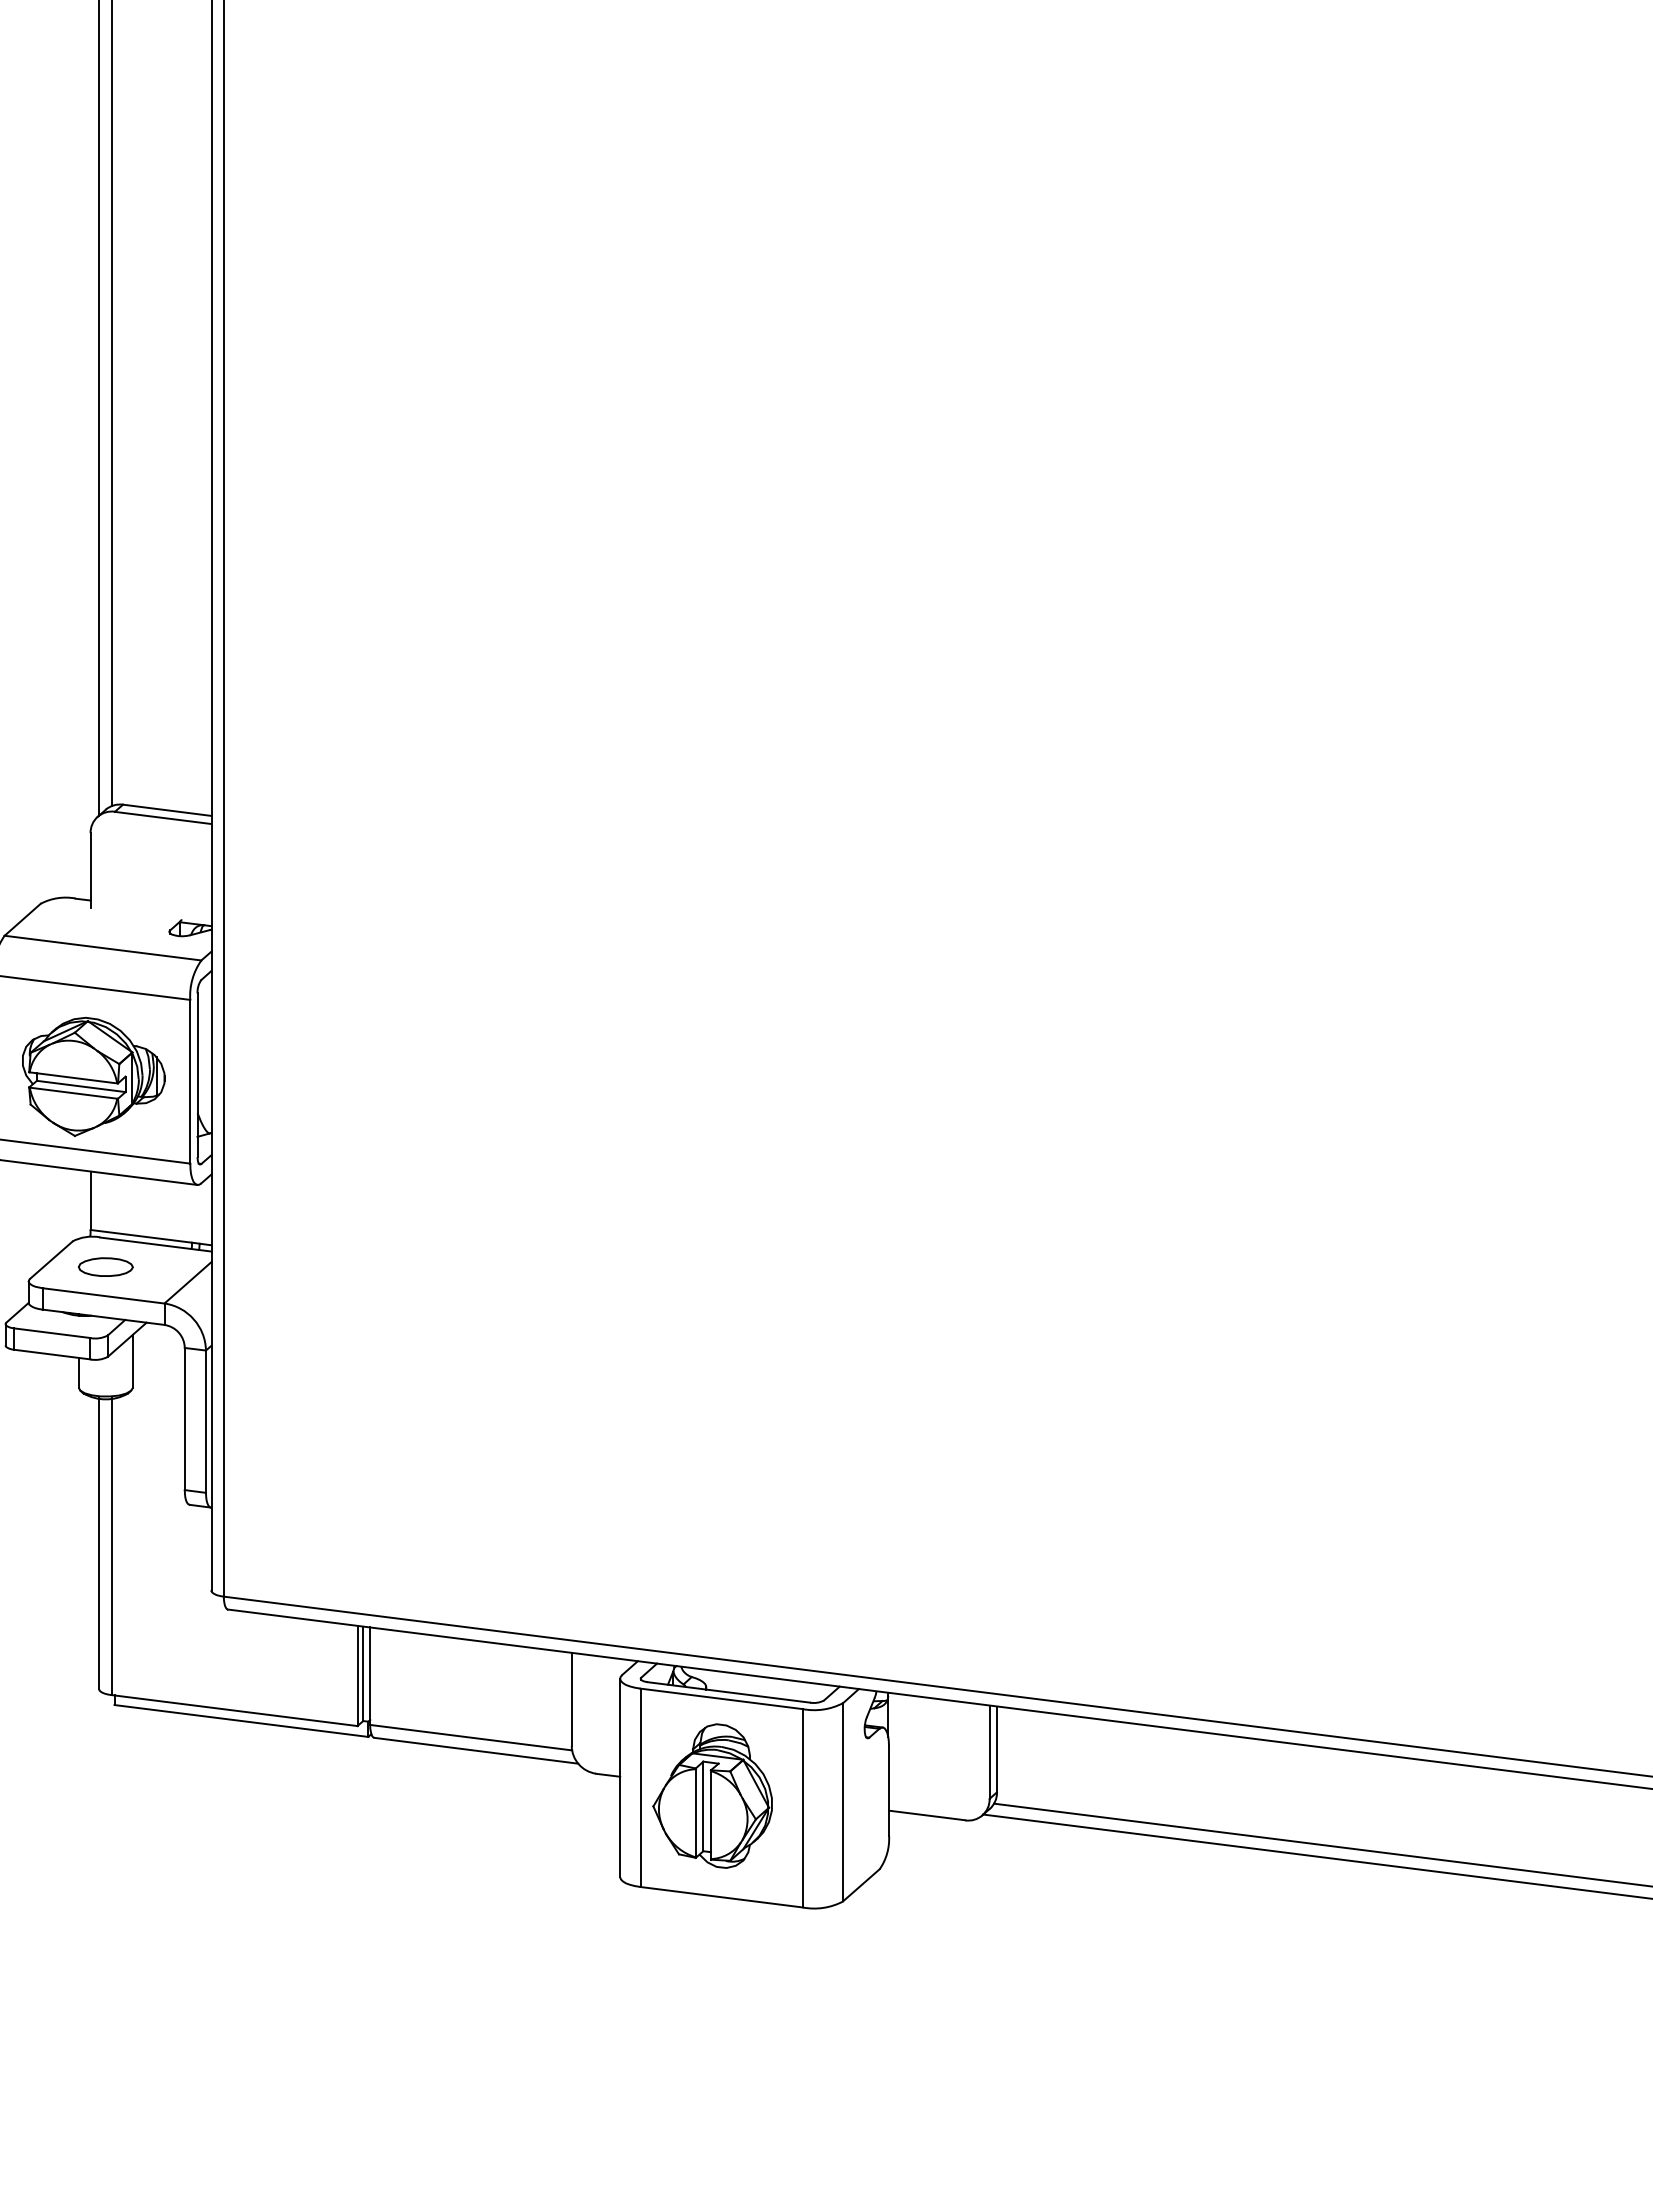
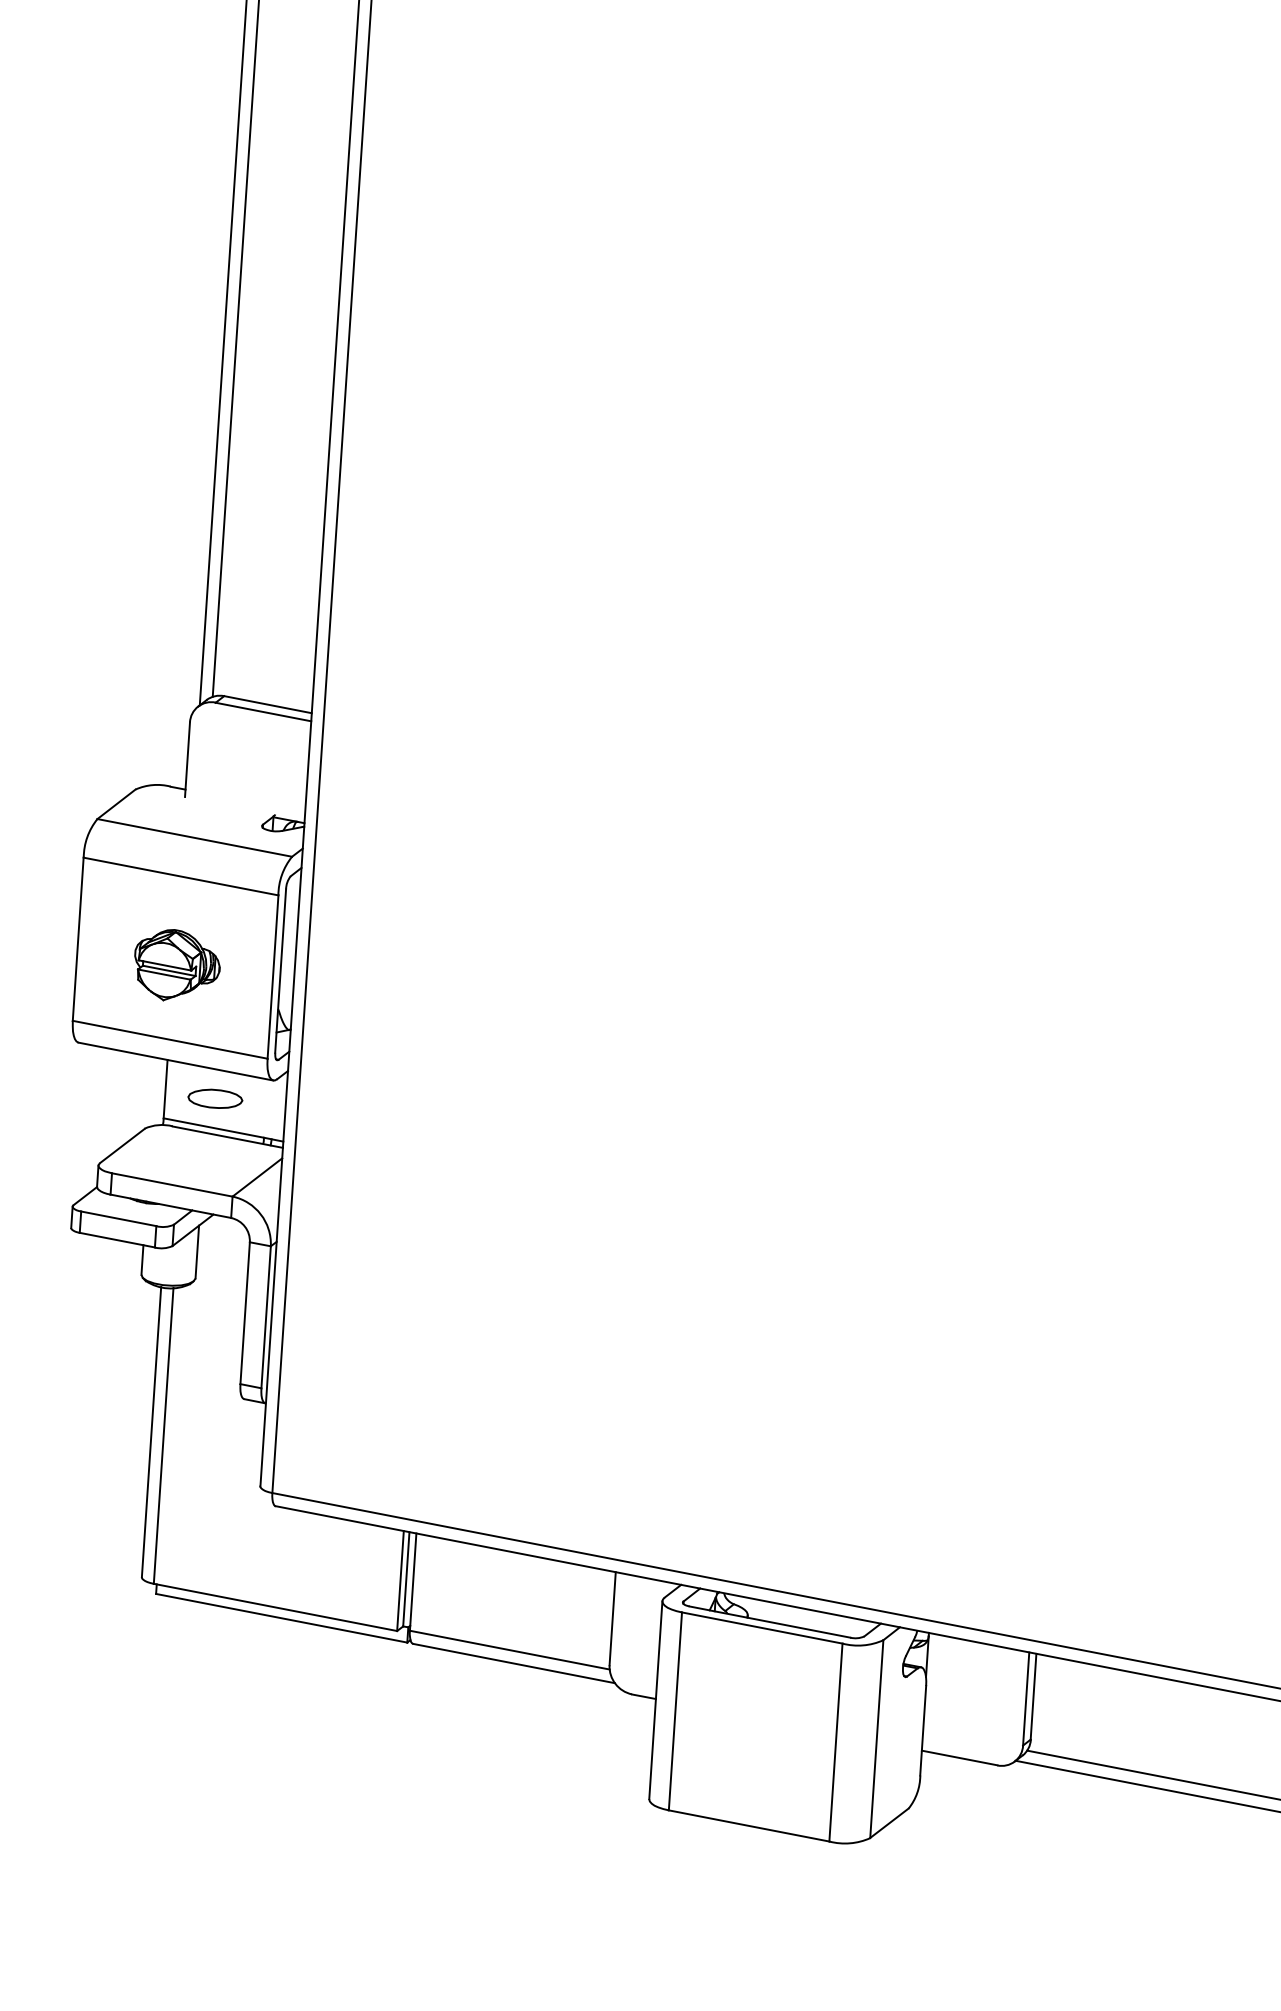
part: (93, 1076) -> (176, 965), size x0.6
part: (105, 1266) -> (215, 1098), moved
part: (712, 1795) -> (746, 1723), removed

